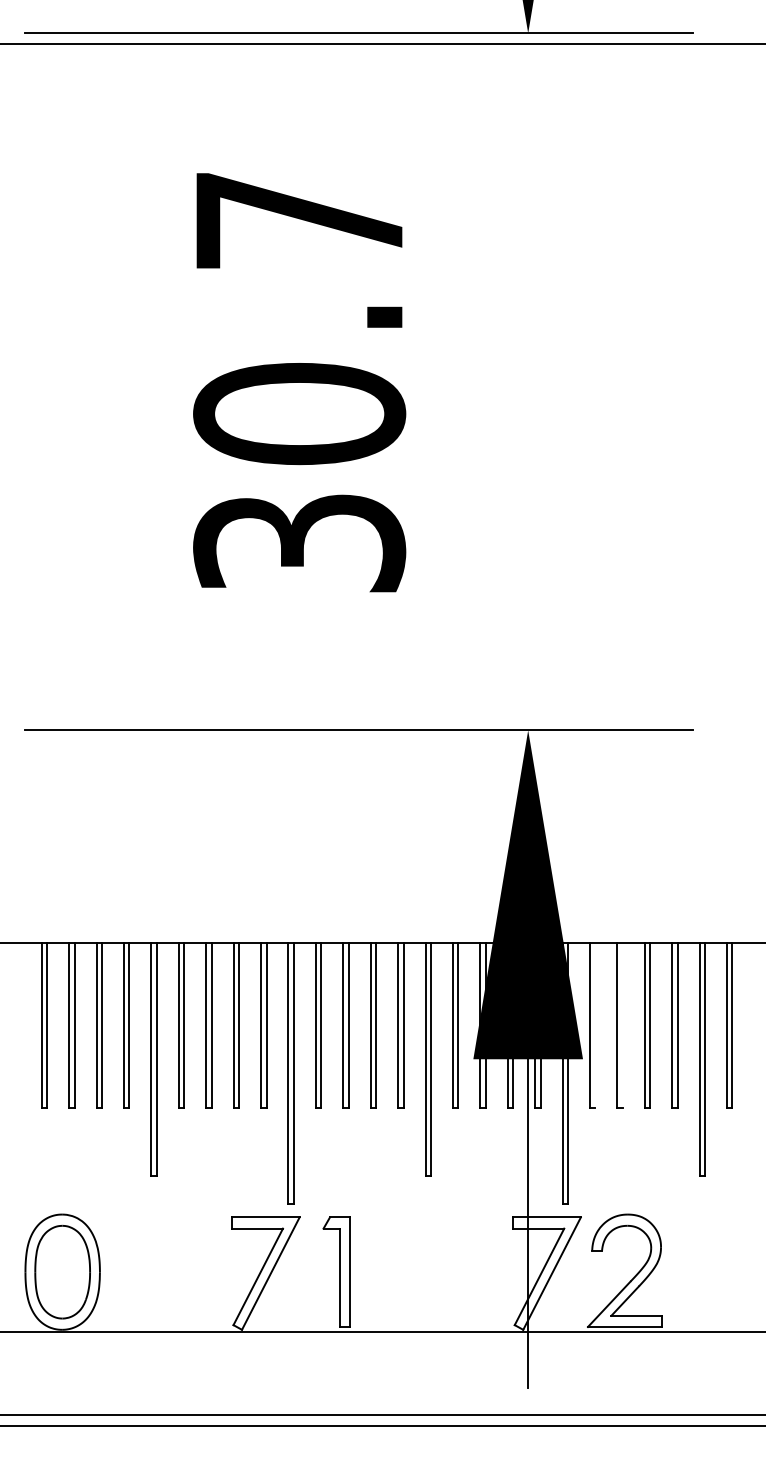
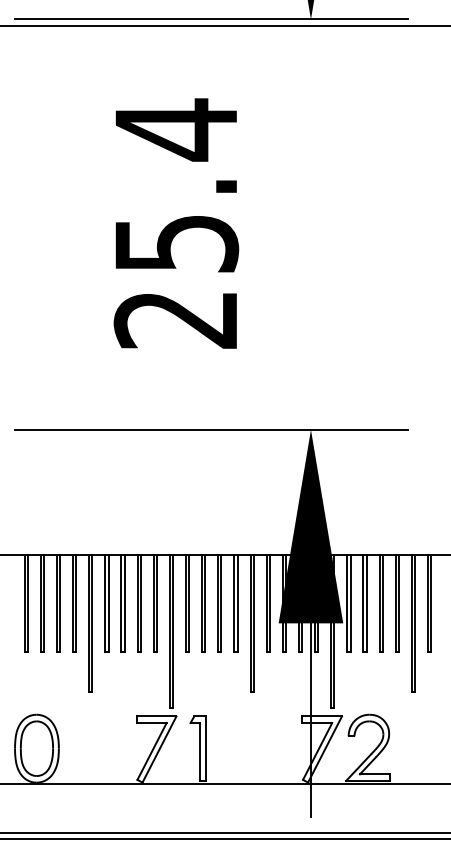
text: (299, 379) -> (176, 223), 30.7 -> 25.4
line: (595, 1025) -> (350, 603), added
line: (622, 1025) -> (366, 603), added

